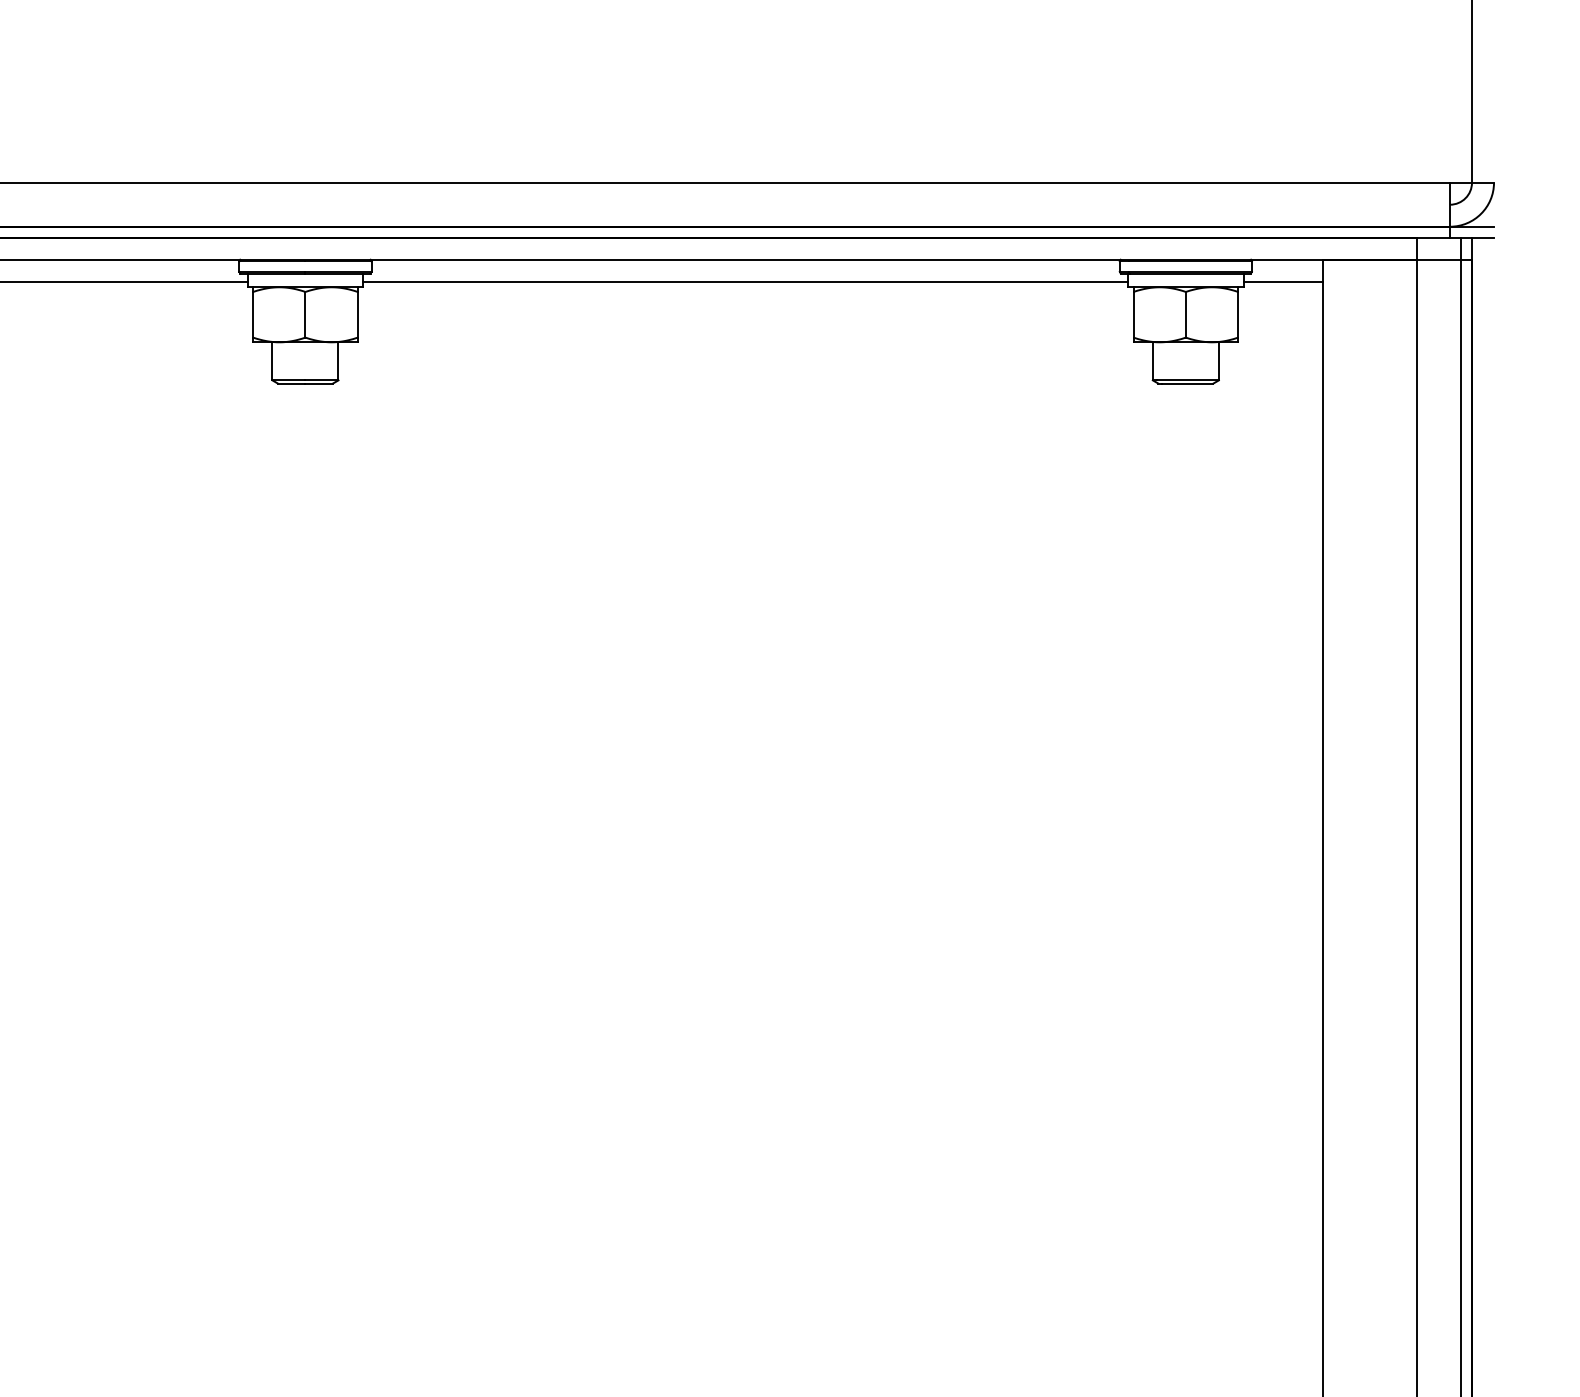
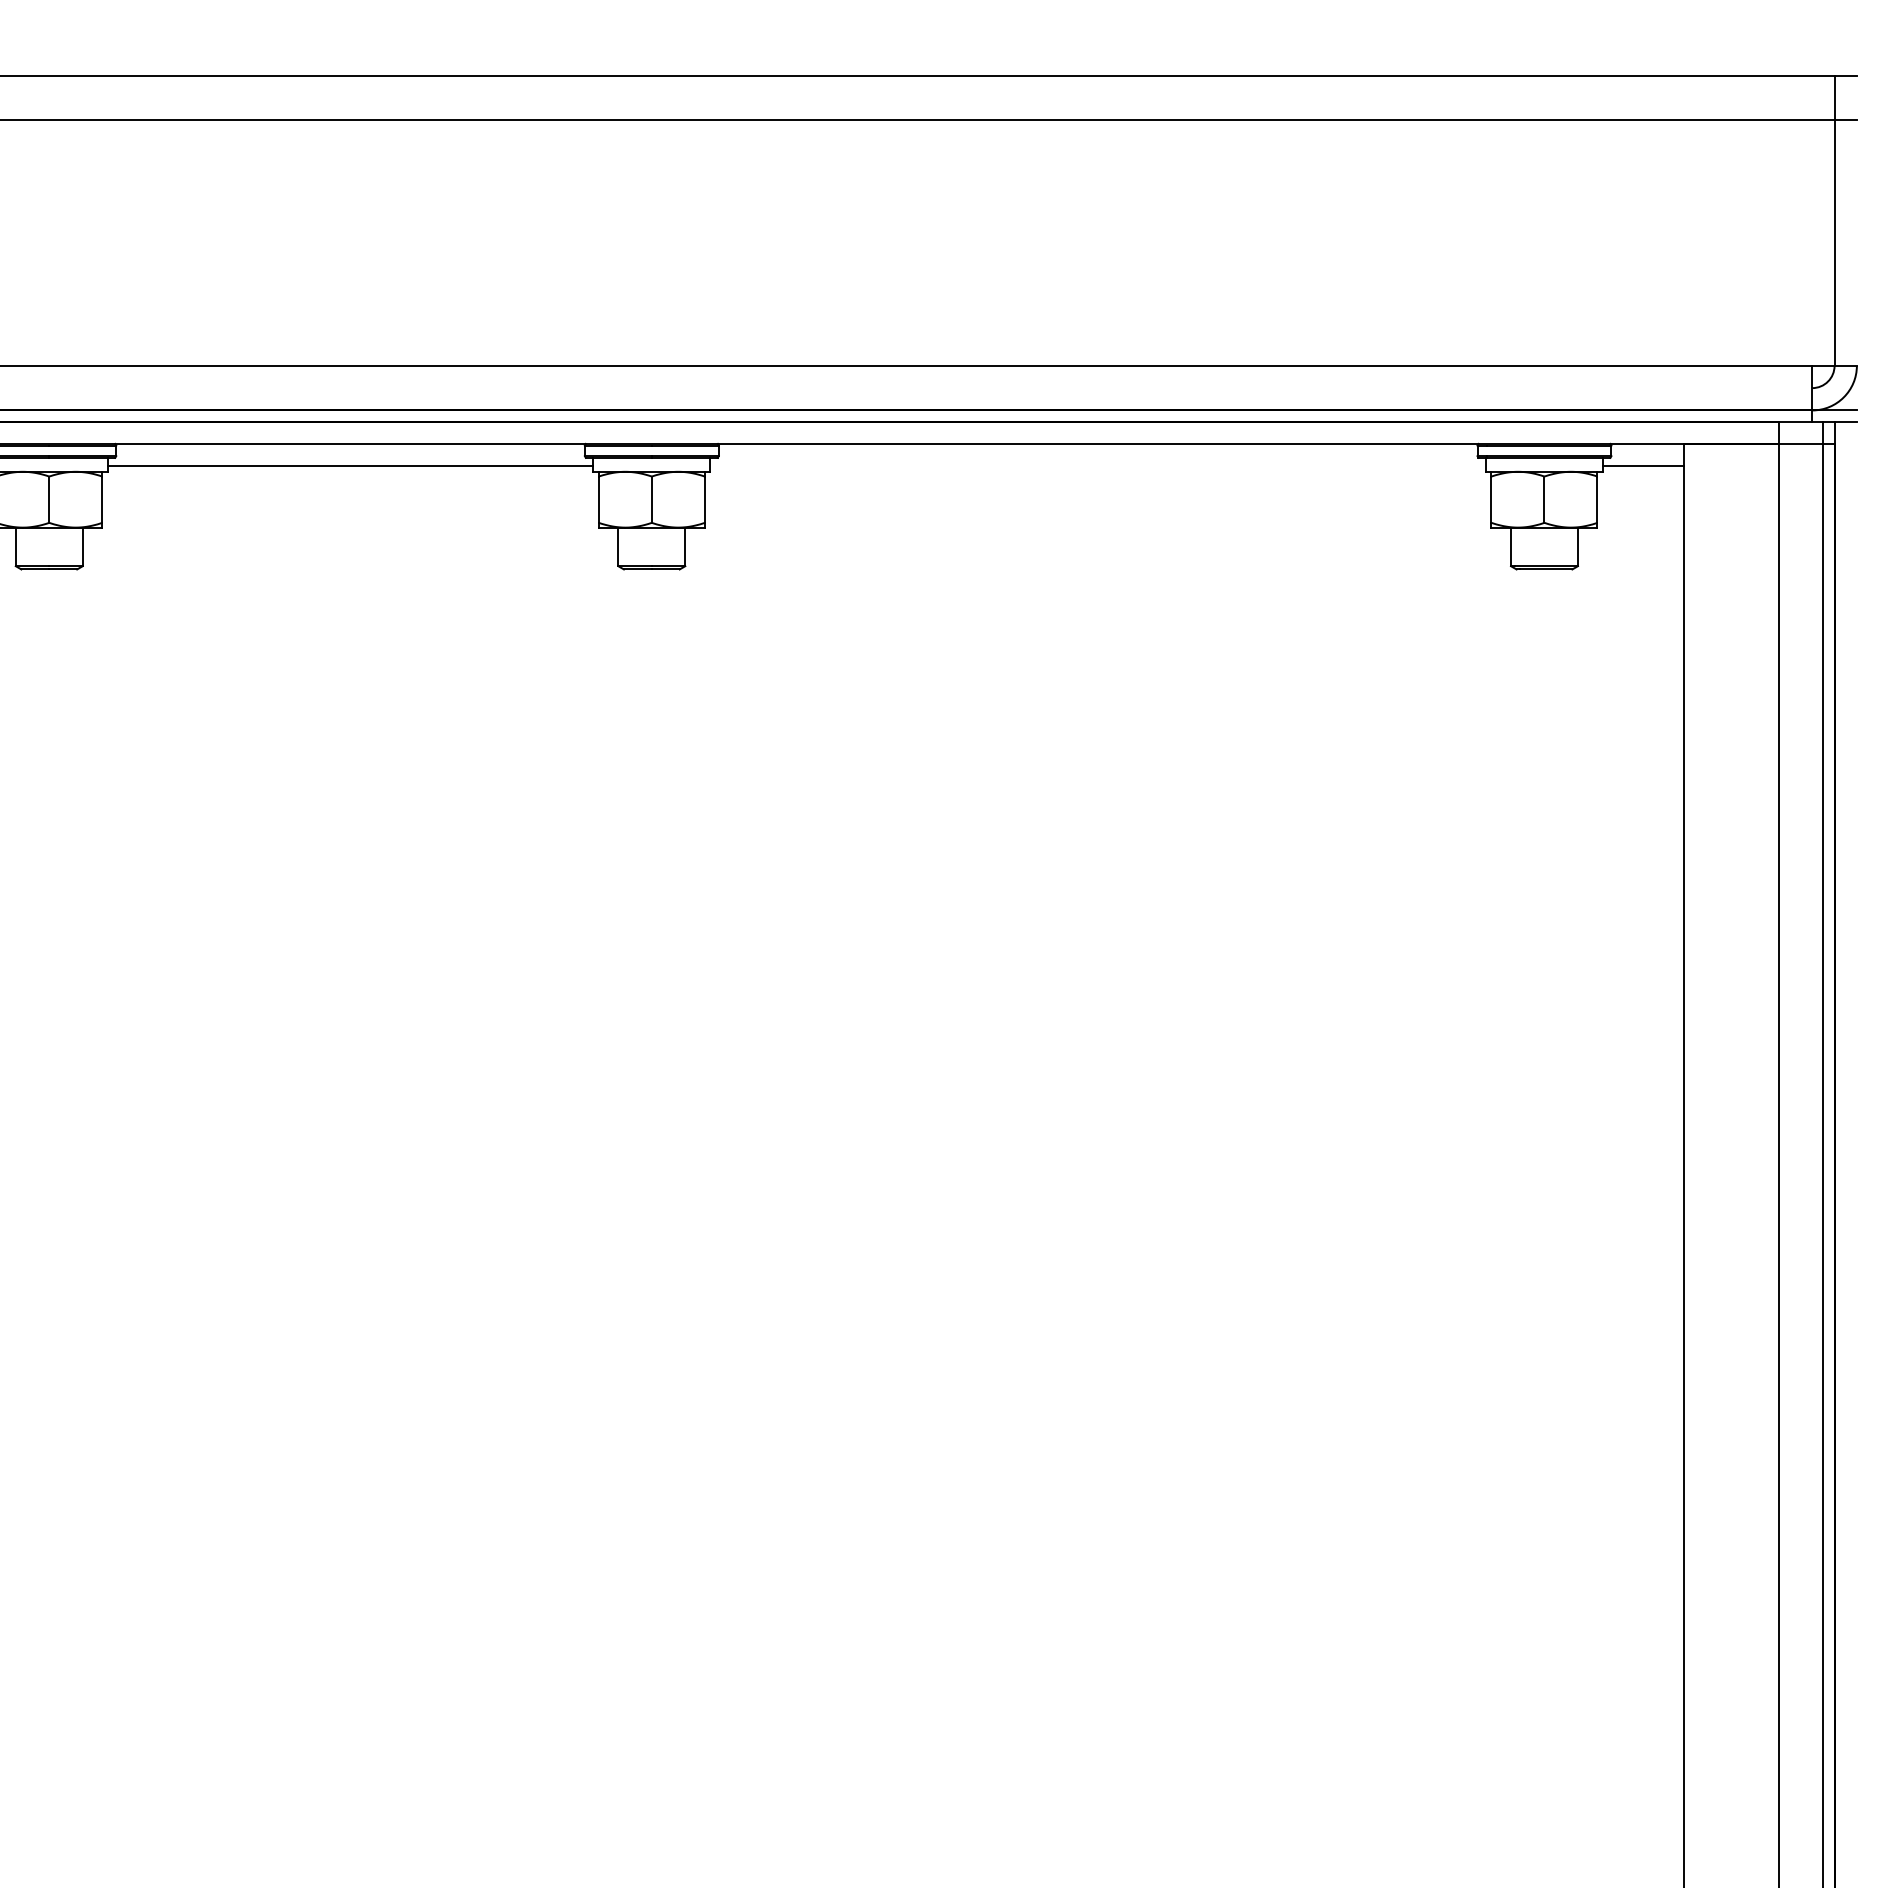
line: (745, 282) -> (1097, 466), removed

